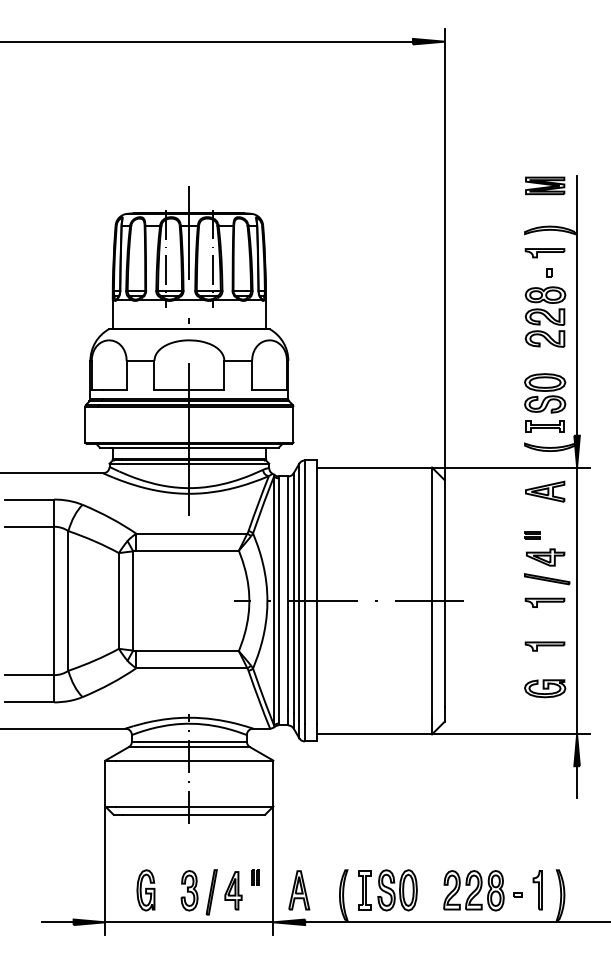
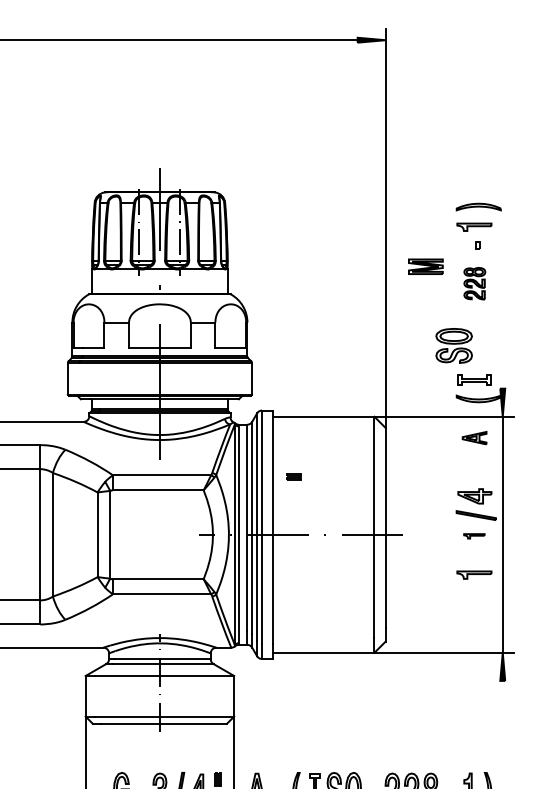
part: (545, 185) -> (426, 266), moved
line: (577, 305) -> (503, 273), removed
part: (545, 316) -> (474, 283), size x0.6
part: (545, 393) -> (454, 346), moved
part: (545, 491) -> (474, 437), size x0.7
part: (532, 535) -> (294, 476), moved
part: (544, 602) -> (473, 536), size x0.6
part: (545, 688) -> (474, 612), removed
line: (577, 782) -> (503, 695), removed

